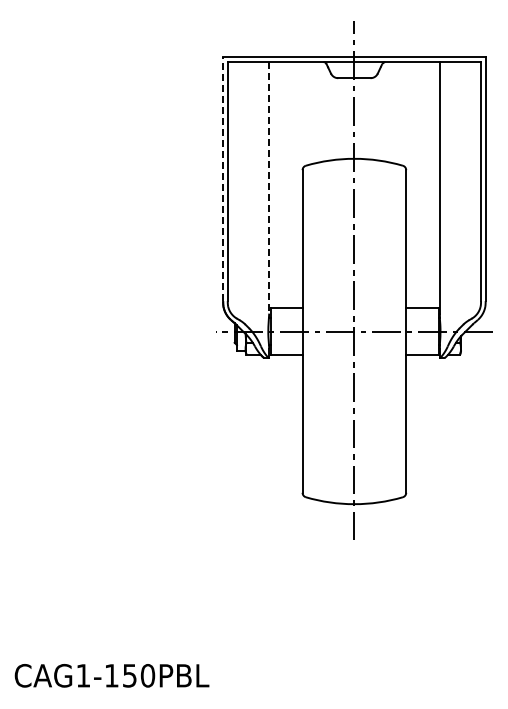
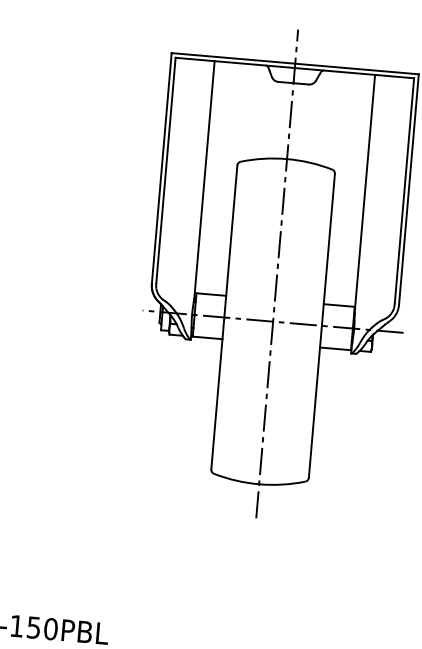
line: (223, 179) -> (162, 168), dashed -> solid
line: (269, 187) -> (204, 179), dashed -> solid

